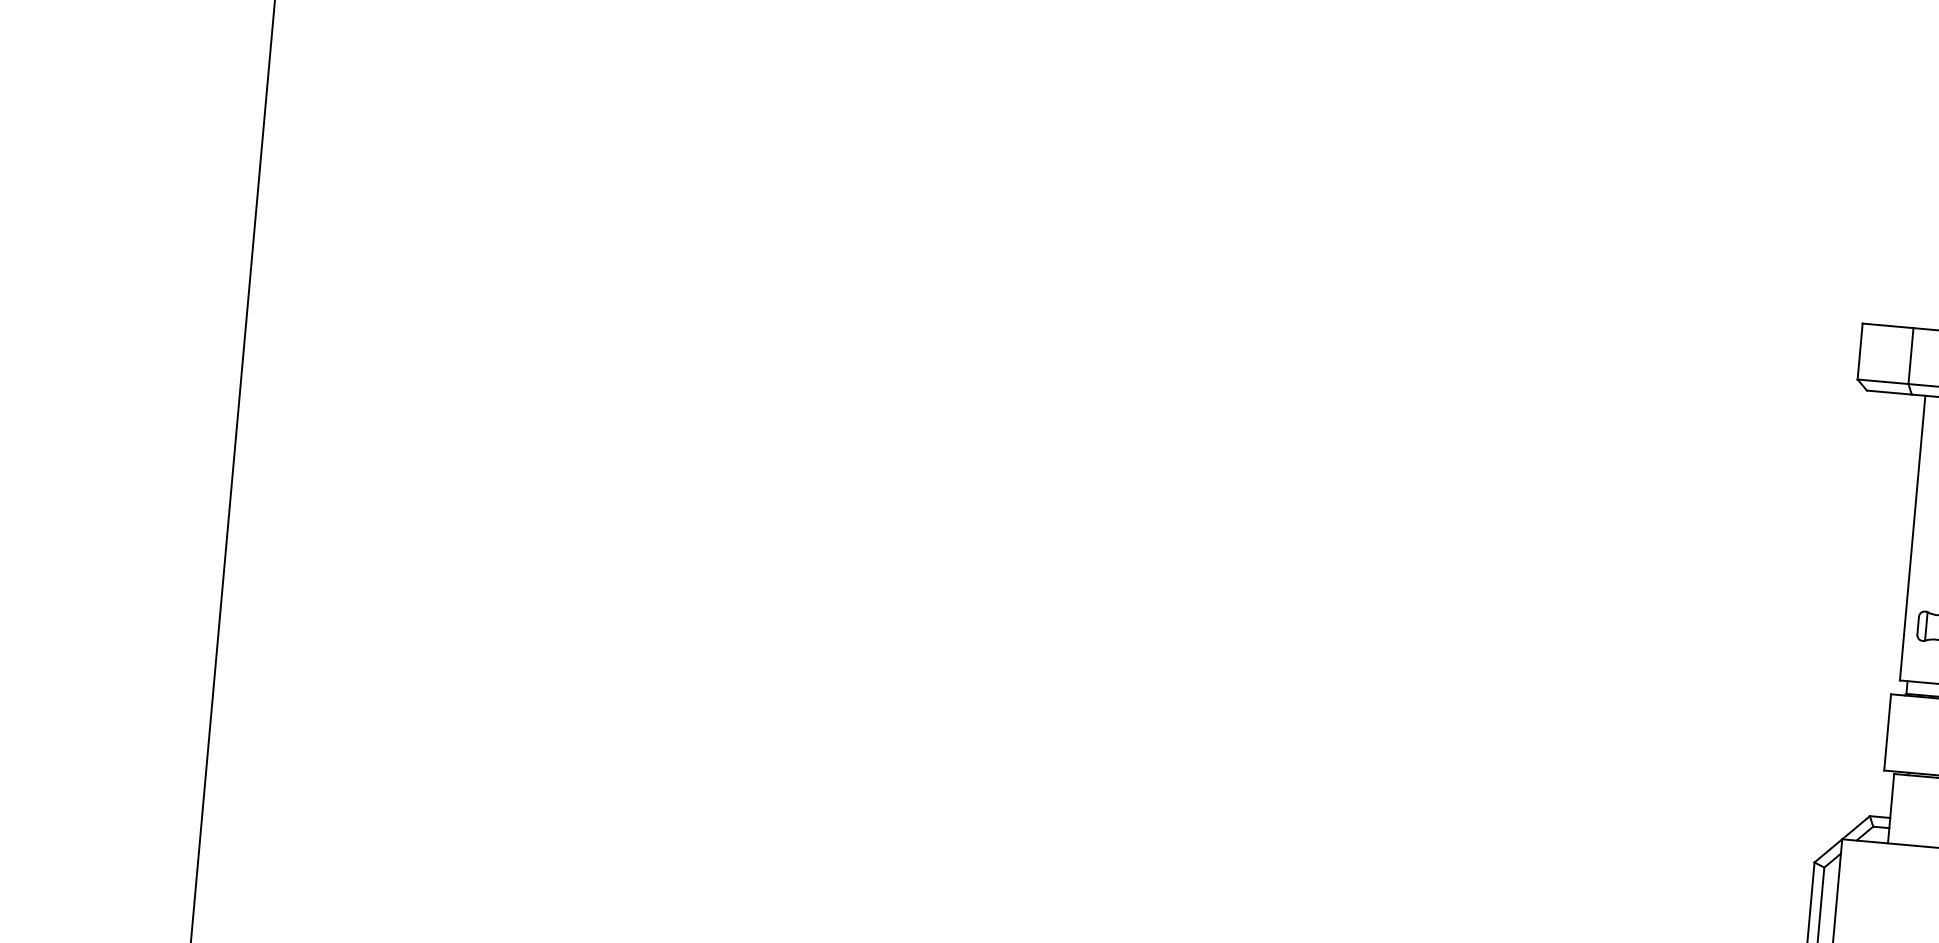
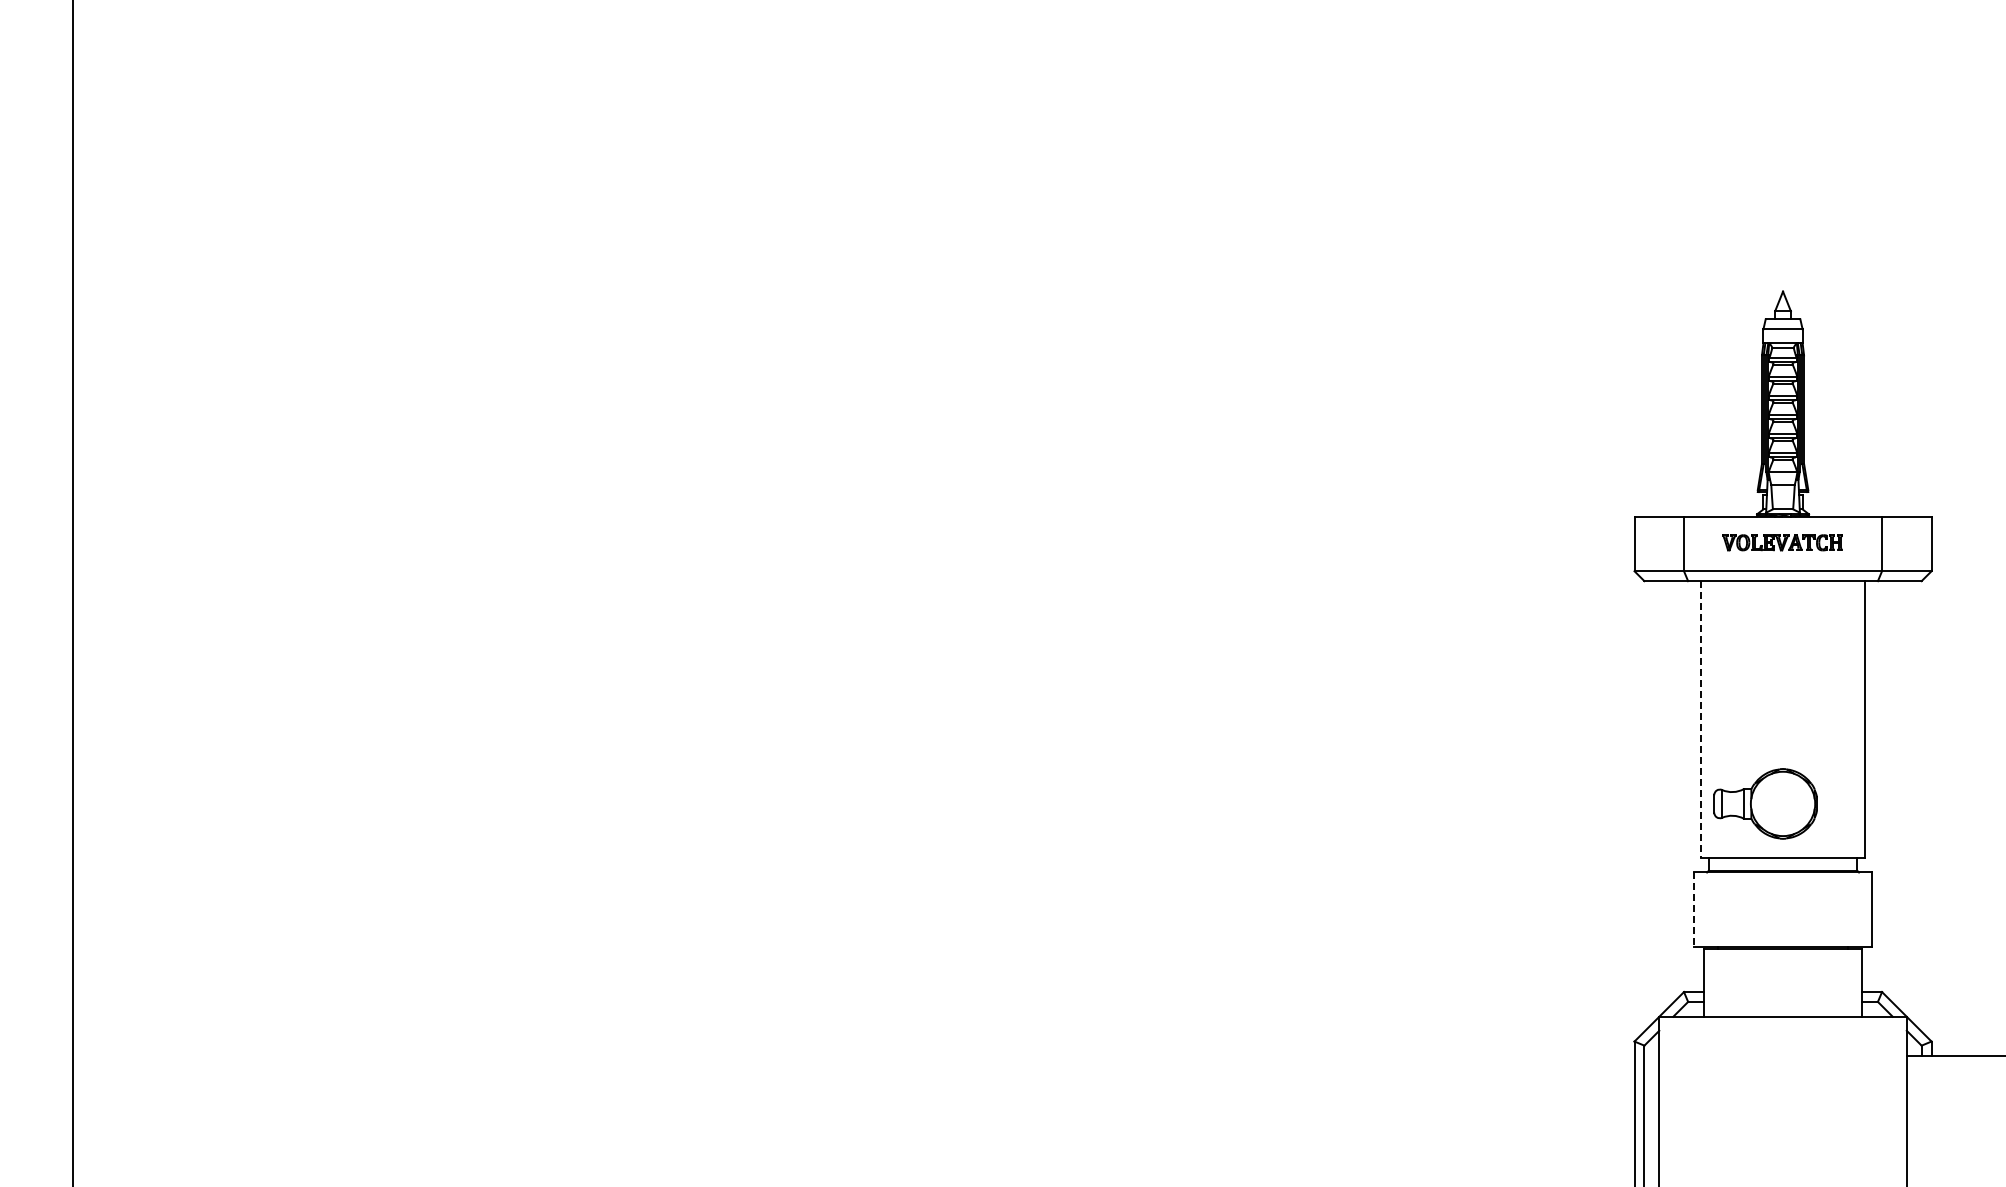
line: (1912, 537) -> (1701, 719), solid -> dashed
line: (1887, 733) -> (1693, 910), solid -> dashed

